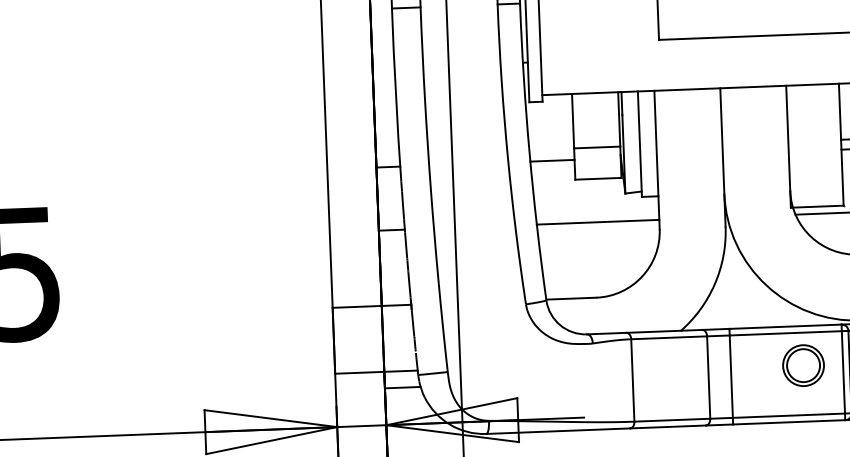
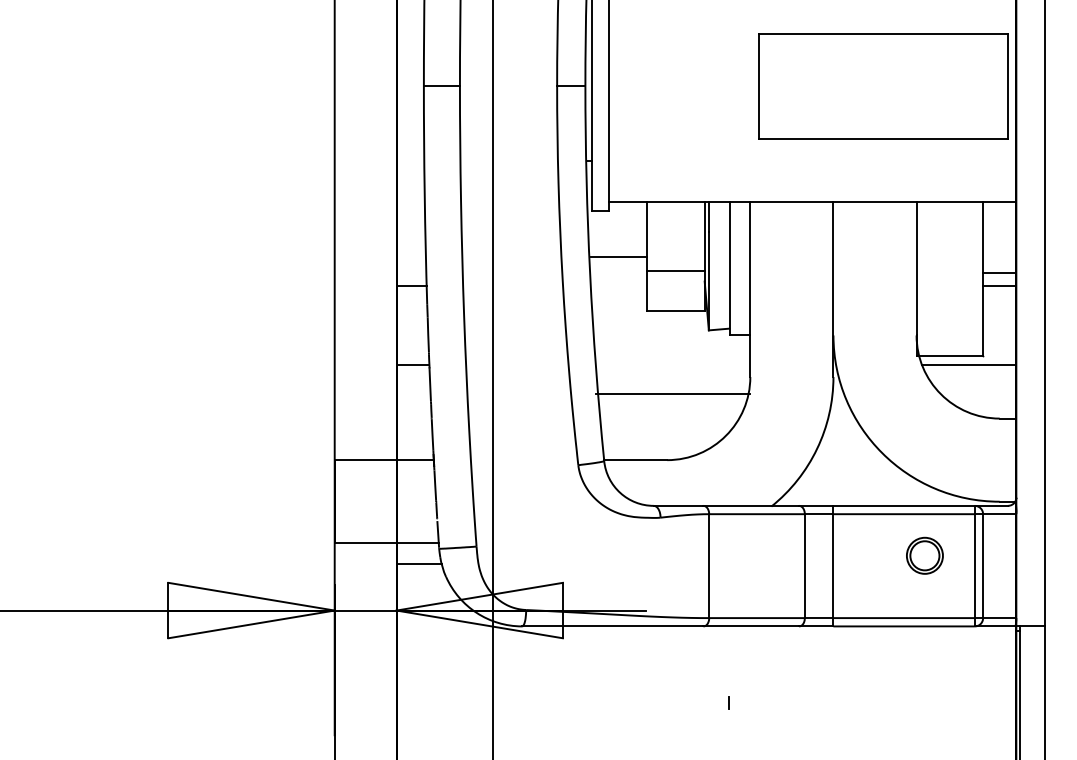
line: (552, 160) -> (618, 256), moved
line: (597, 222) -> (672, 394), moved
part: (803, 365) -> (924, 555), size x0.7

